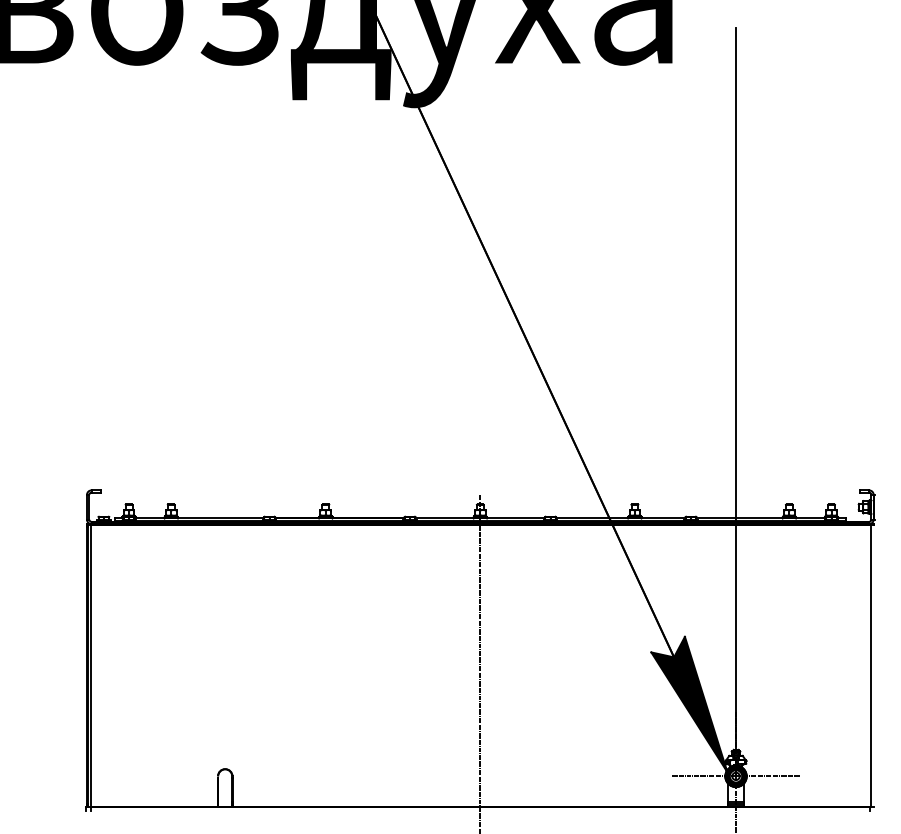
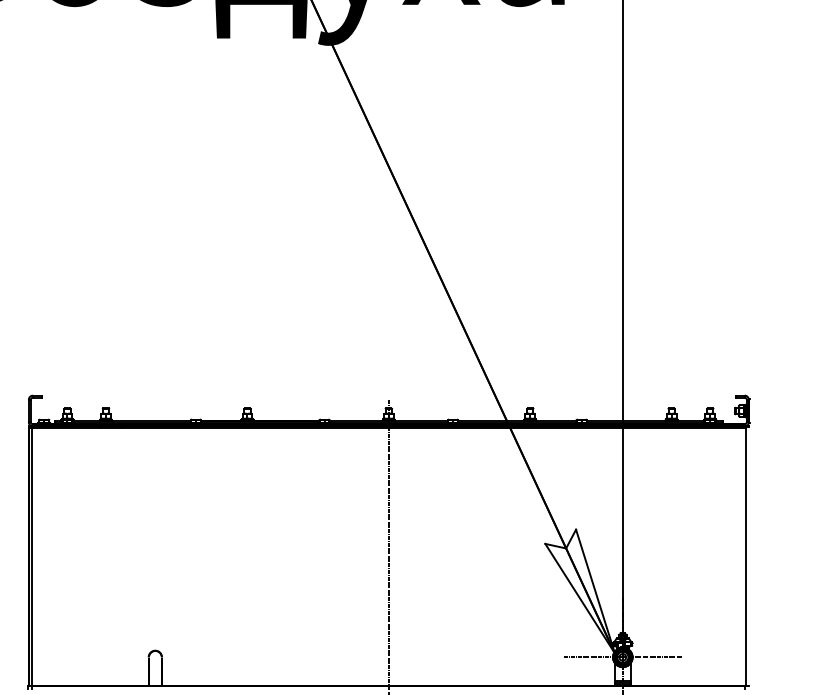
fill: (689, 704) -> (580, 591), removed

